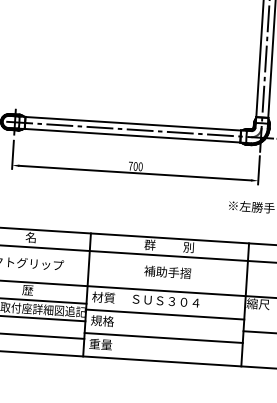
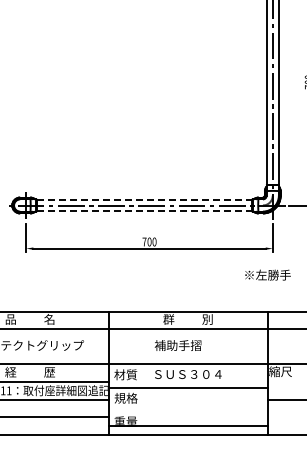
line: (132, 123) -> (143, 199), solid -> dashed
line: (131, 135) -> (143, 211), solid -> dashed
text: (167, 272) -> (177, 345), moved
line: (163, 338) -> (188, 426), moved

